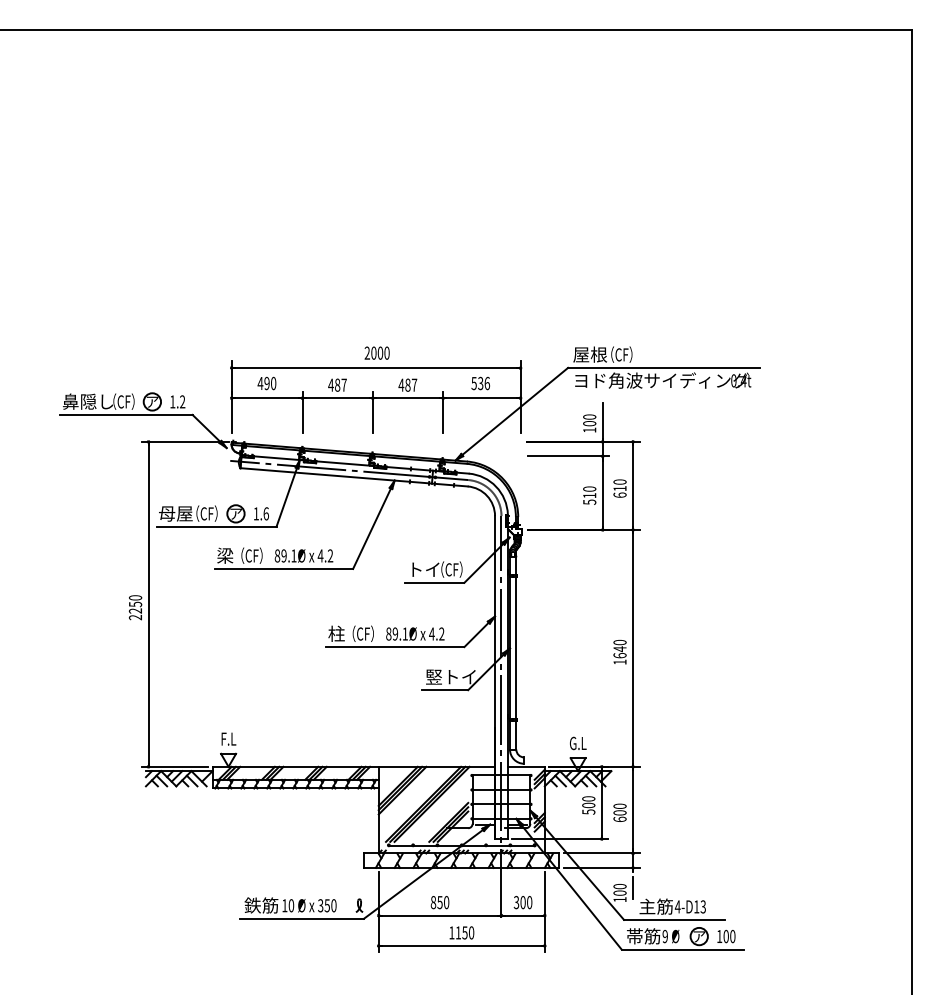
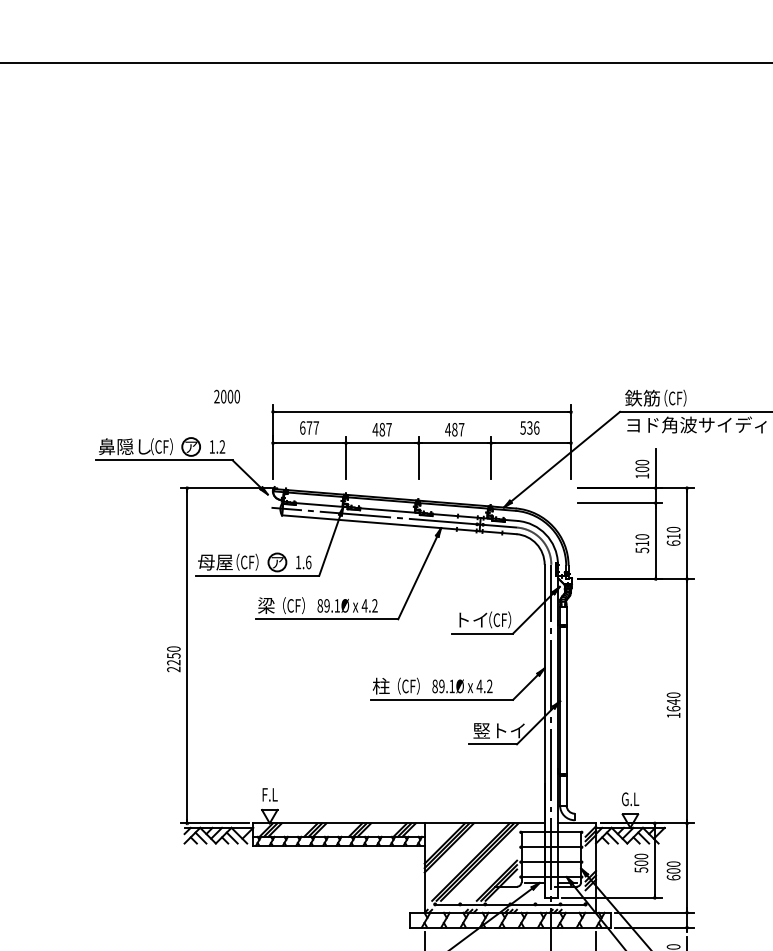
text: (376, 352) -> (226, 395), moved
text: (590, 354) -> (643, 398), 屋根 -> 鉄筋
text: (266, 383) -> (308, 427), 490 -> 677

